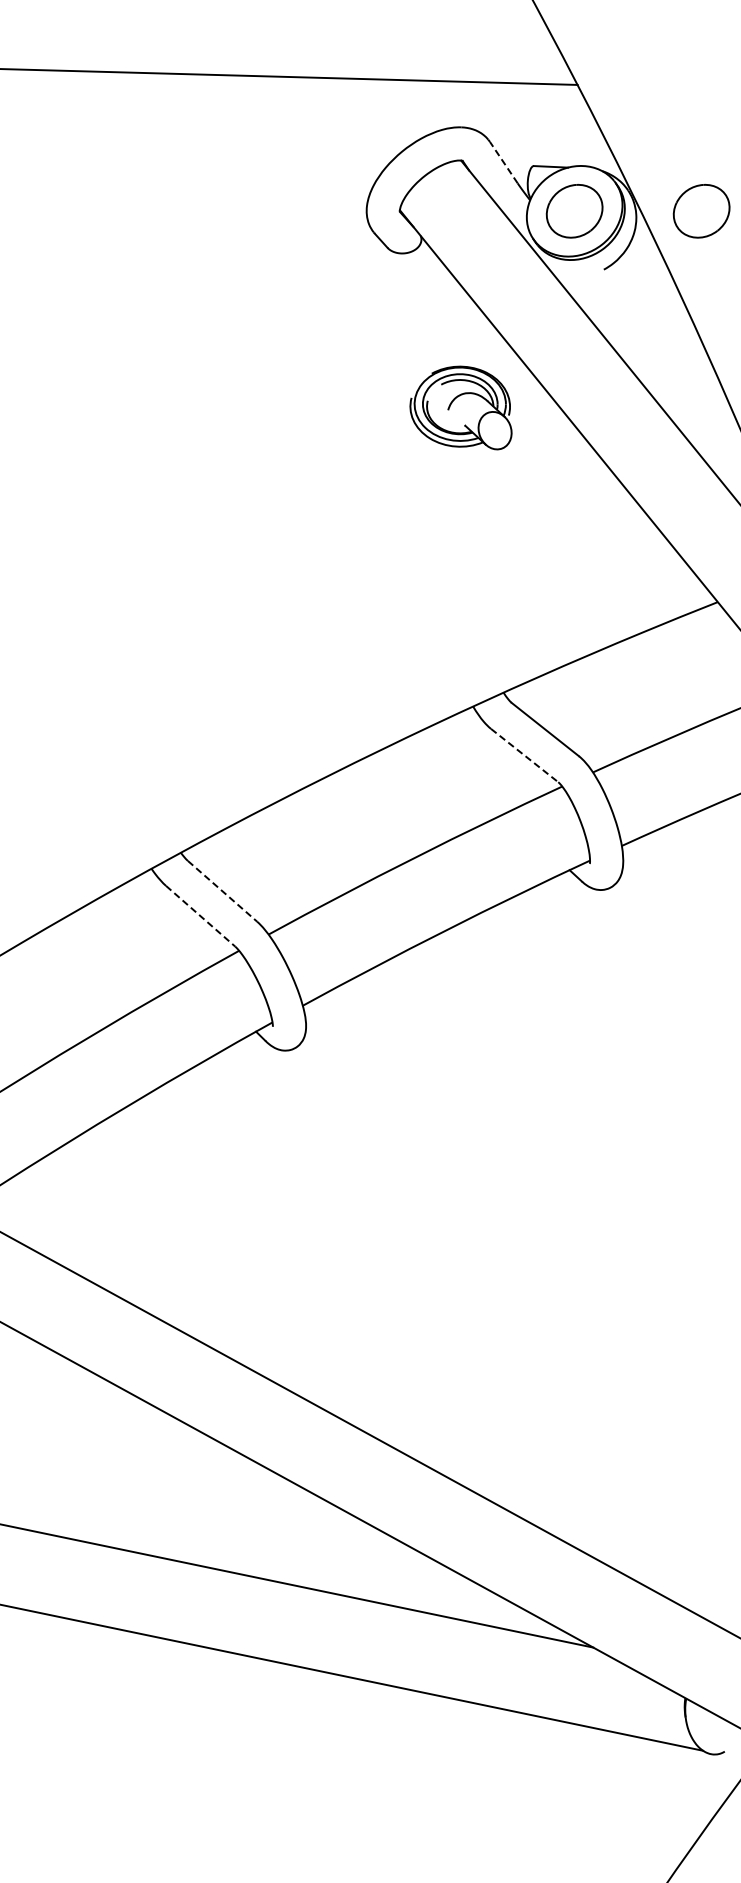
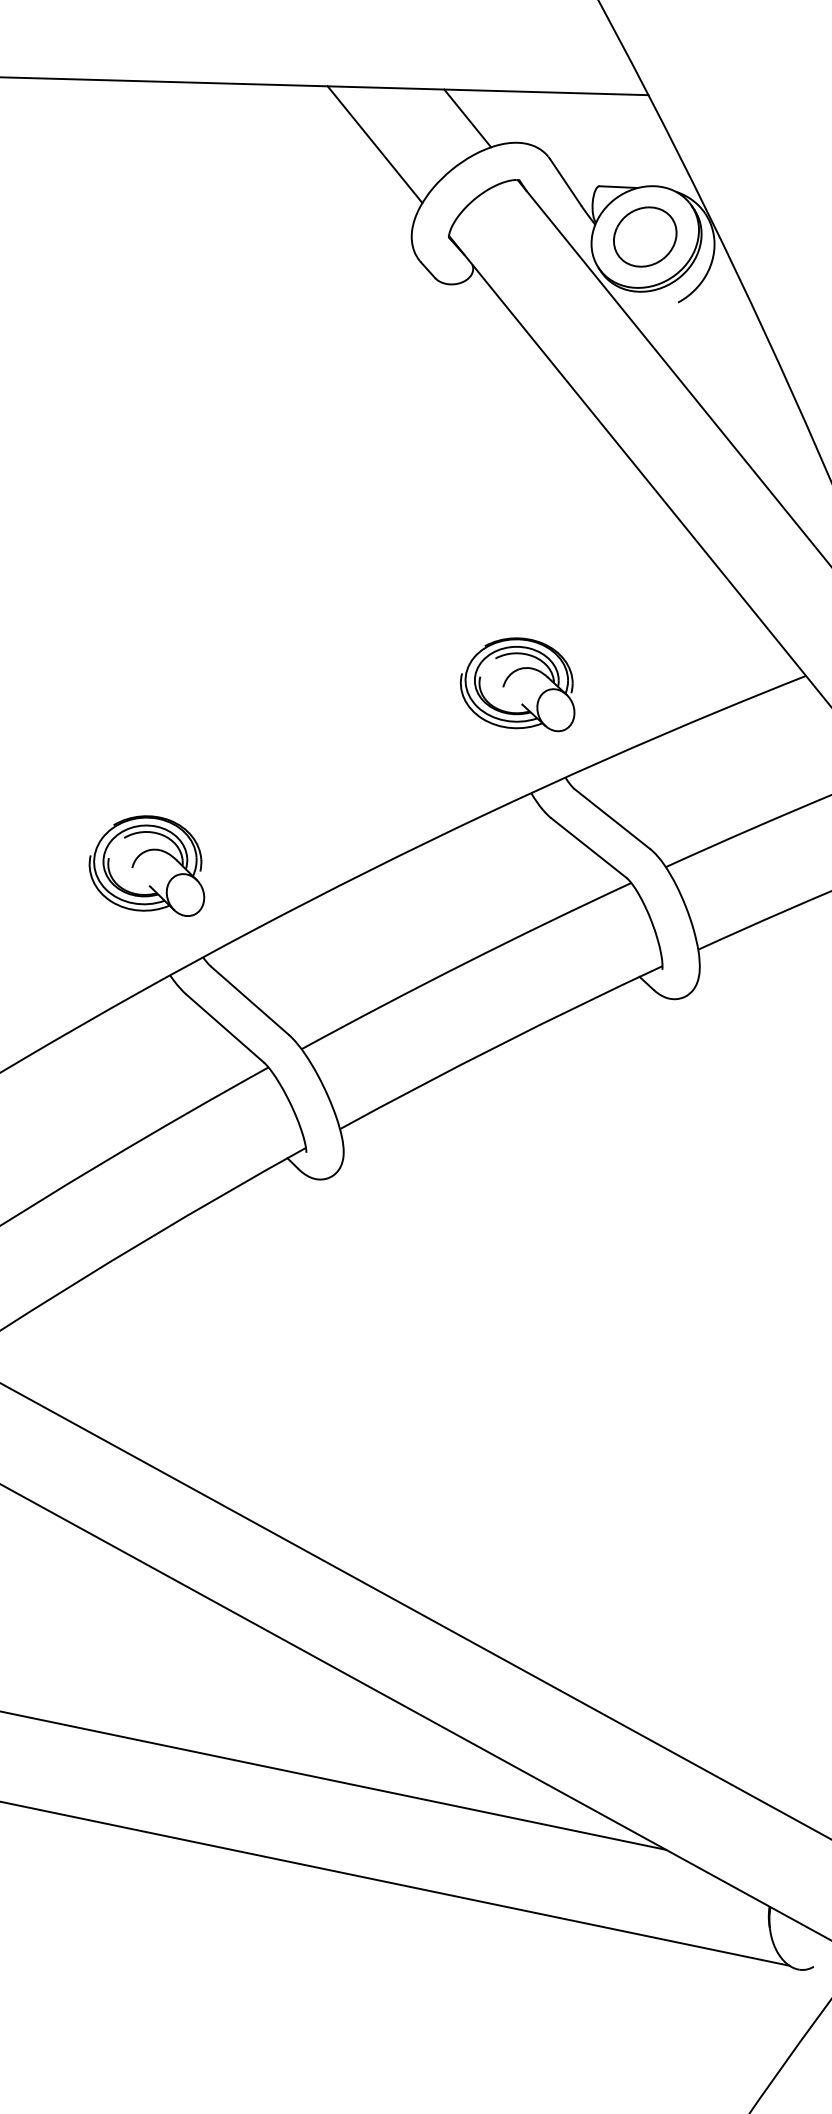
line: (416, 105) -> (467, 118), added
line: (333, 129) -> (374, 145), added
line: (503, 162) -> (565, 182), dashed -> solid
part: (701, 211) -> (787, 237), removed
part: (460, 407) -> (517, 684), moved
line: (524, 755) -> (588, 848), dashed -> solid
part: (130, 771) -> (146, 866), added
line: (222, 891) -> (249, 1000), dashed -> solid
line: (200, 916) -> (225, 1028), dashed -> solid

